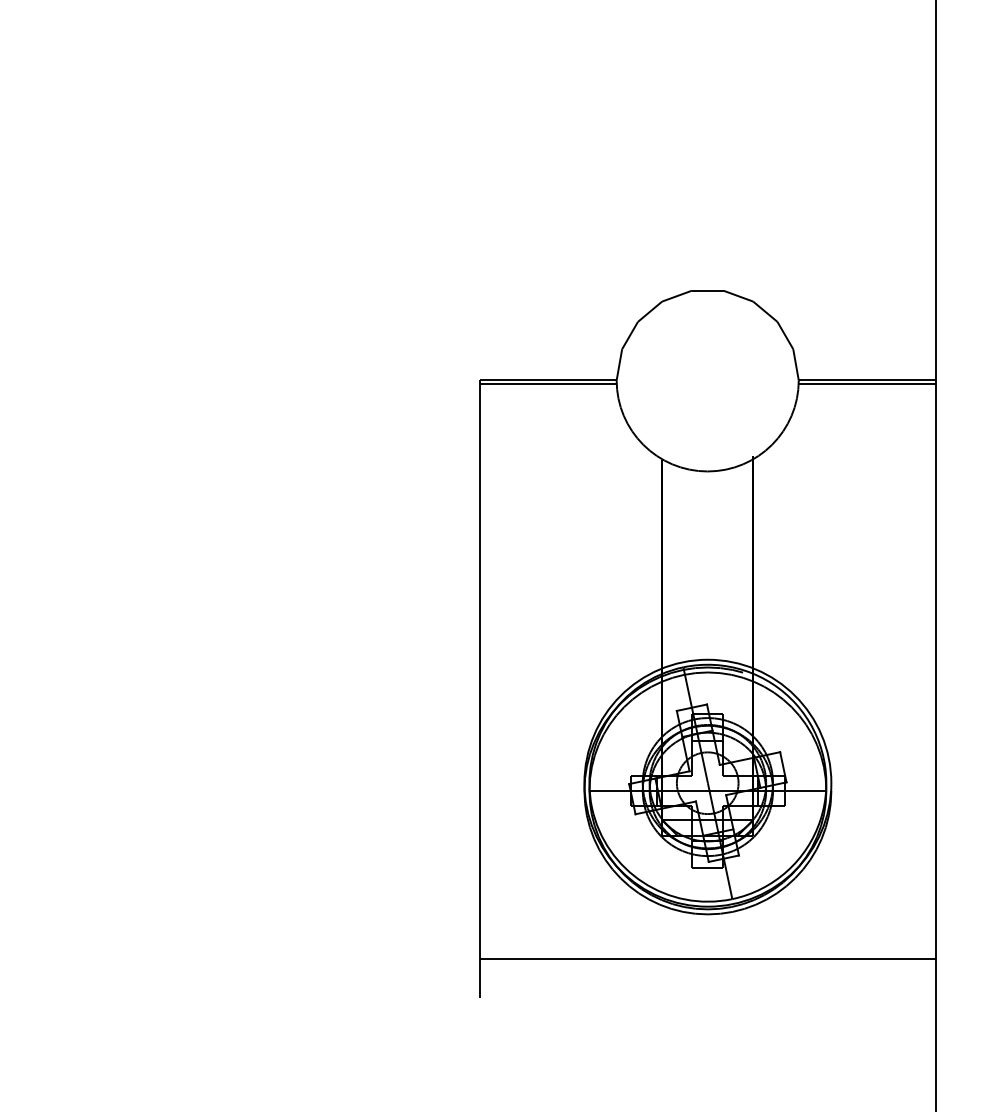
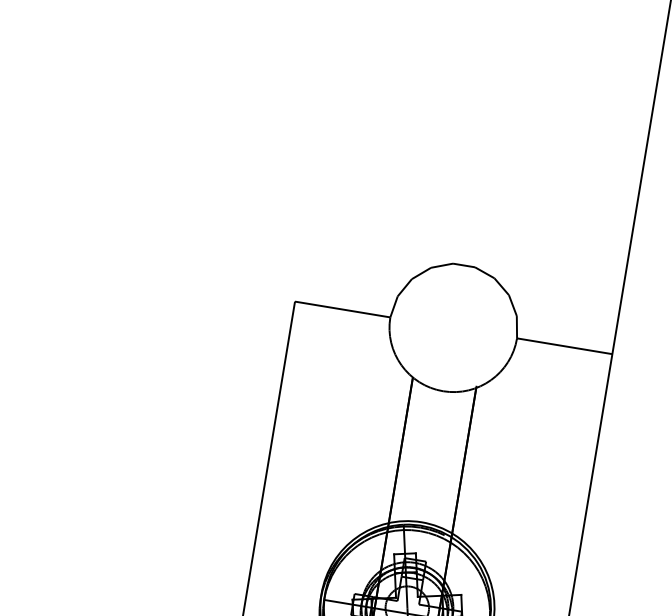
line: (547, 383) -> (341, 311), removed
line: (866, 383) -> (563, 348), removed

